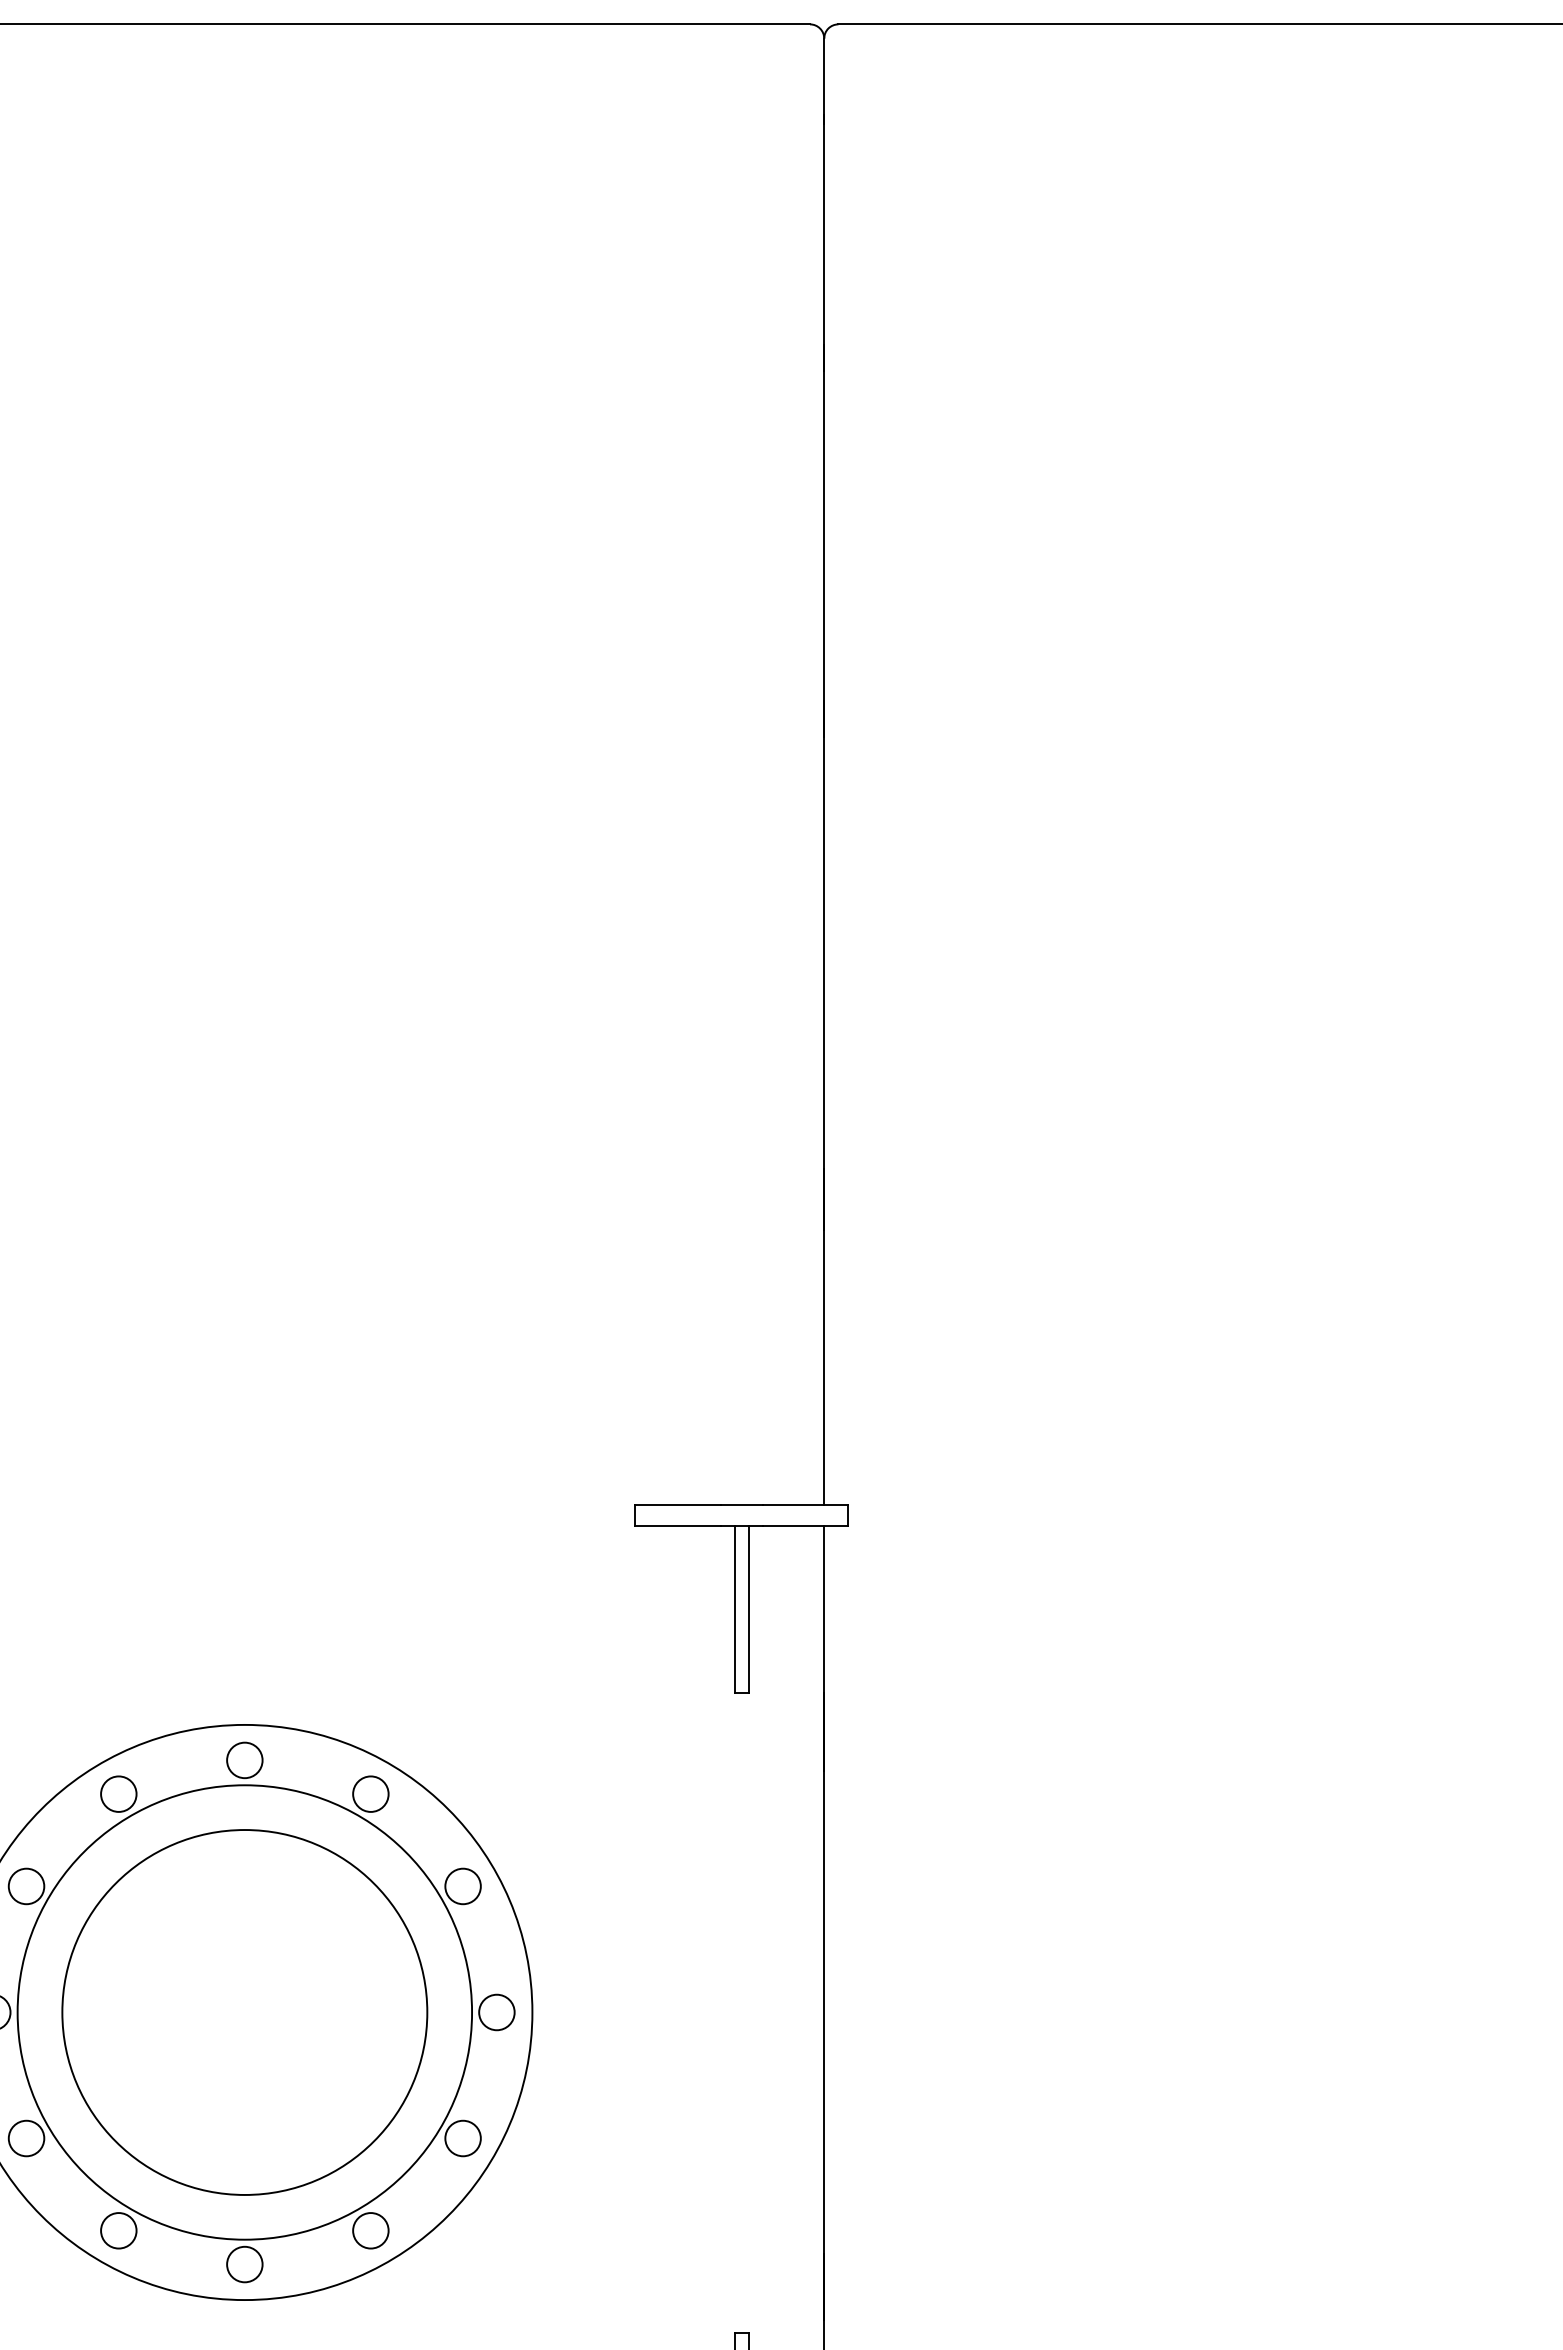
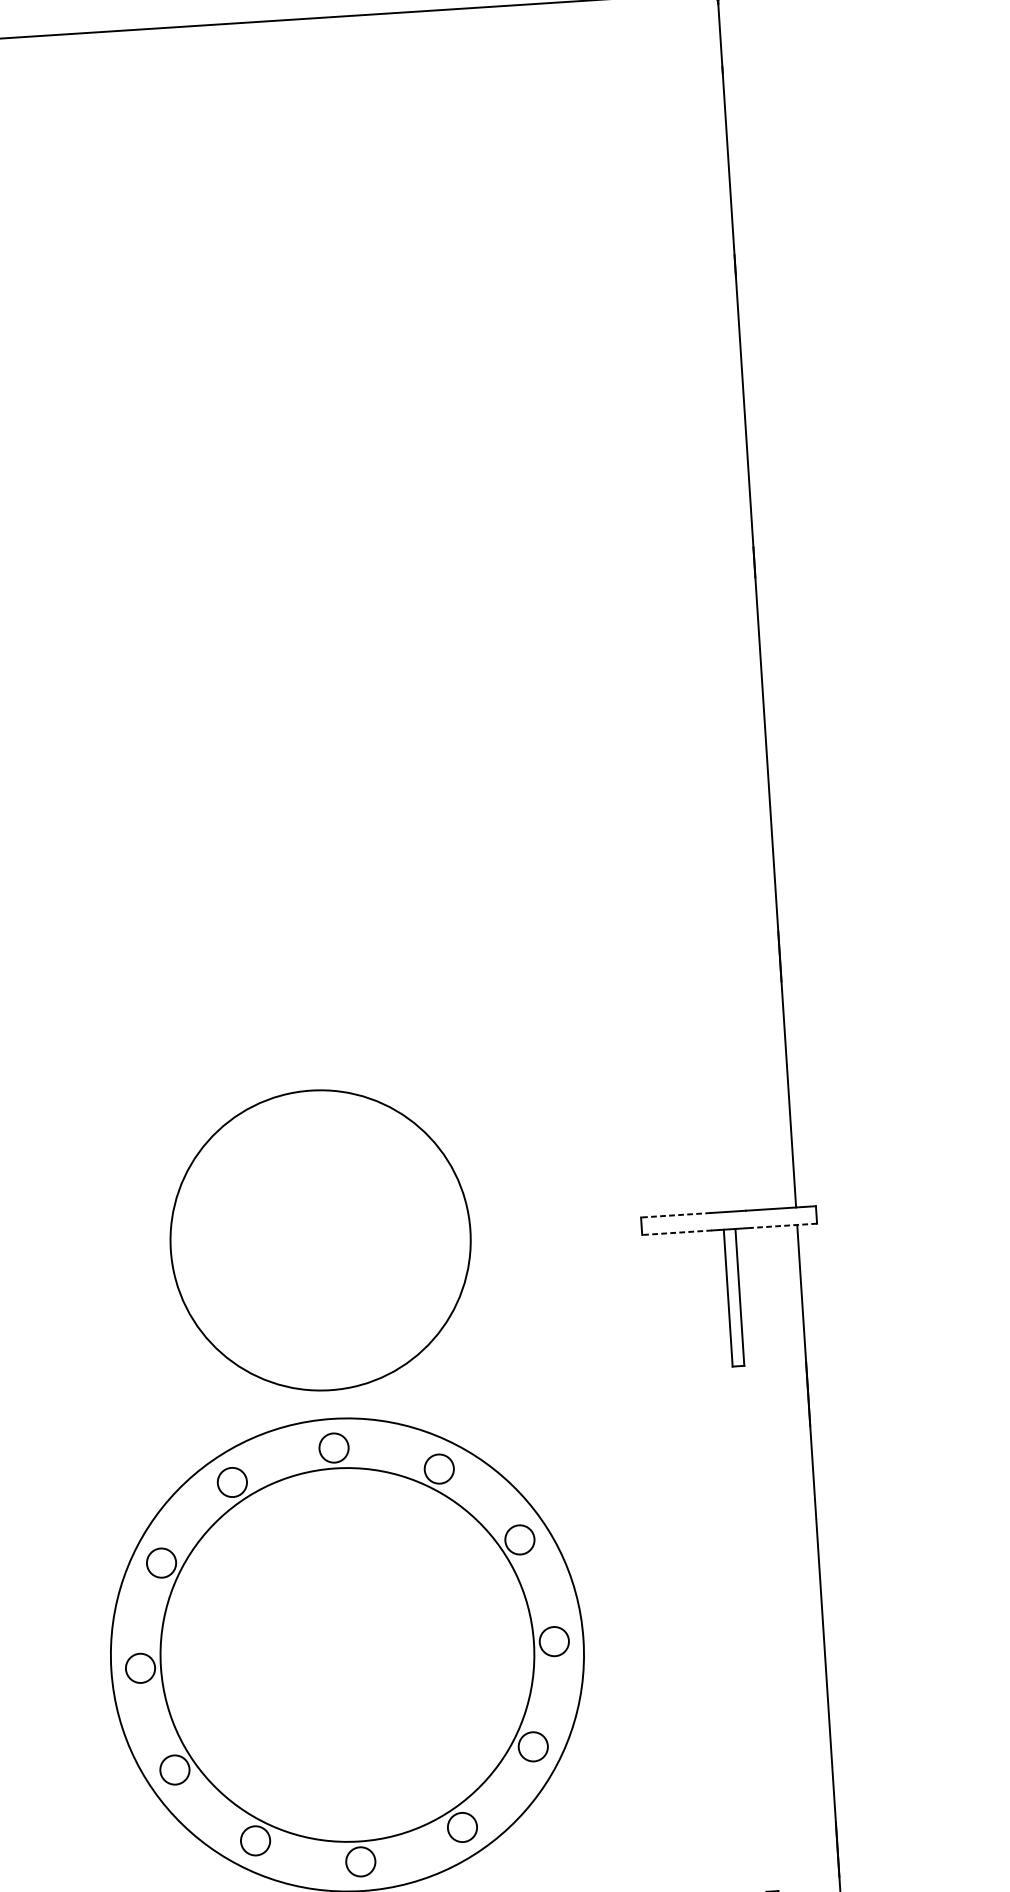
line: (677, 1504) -> (675, 1215), solid -> dashed
line: (677, 1526) -> (676, 1233), solid -> dashed
line: (805, 1526) -> (781, 1226), solid -> dashed
circle: (244, 2012) -> (320, 1240), moved

